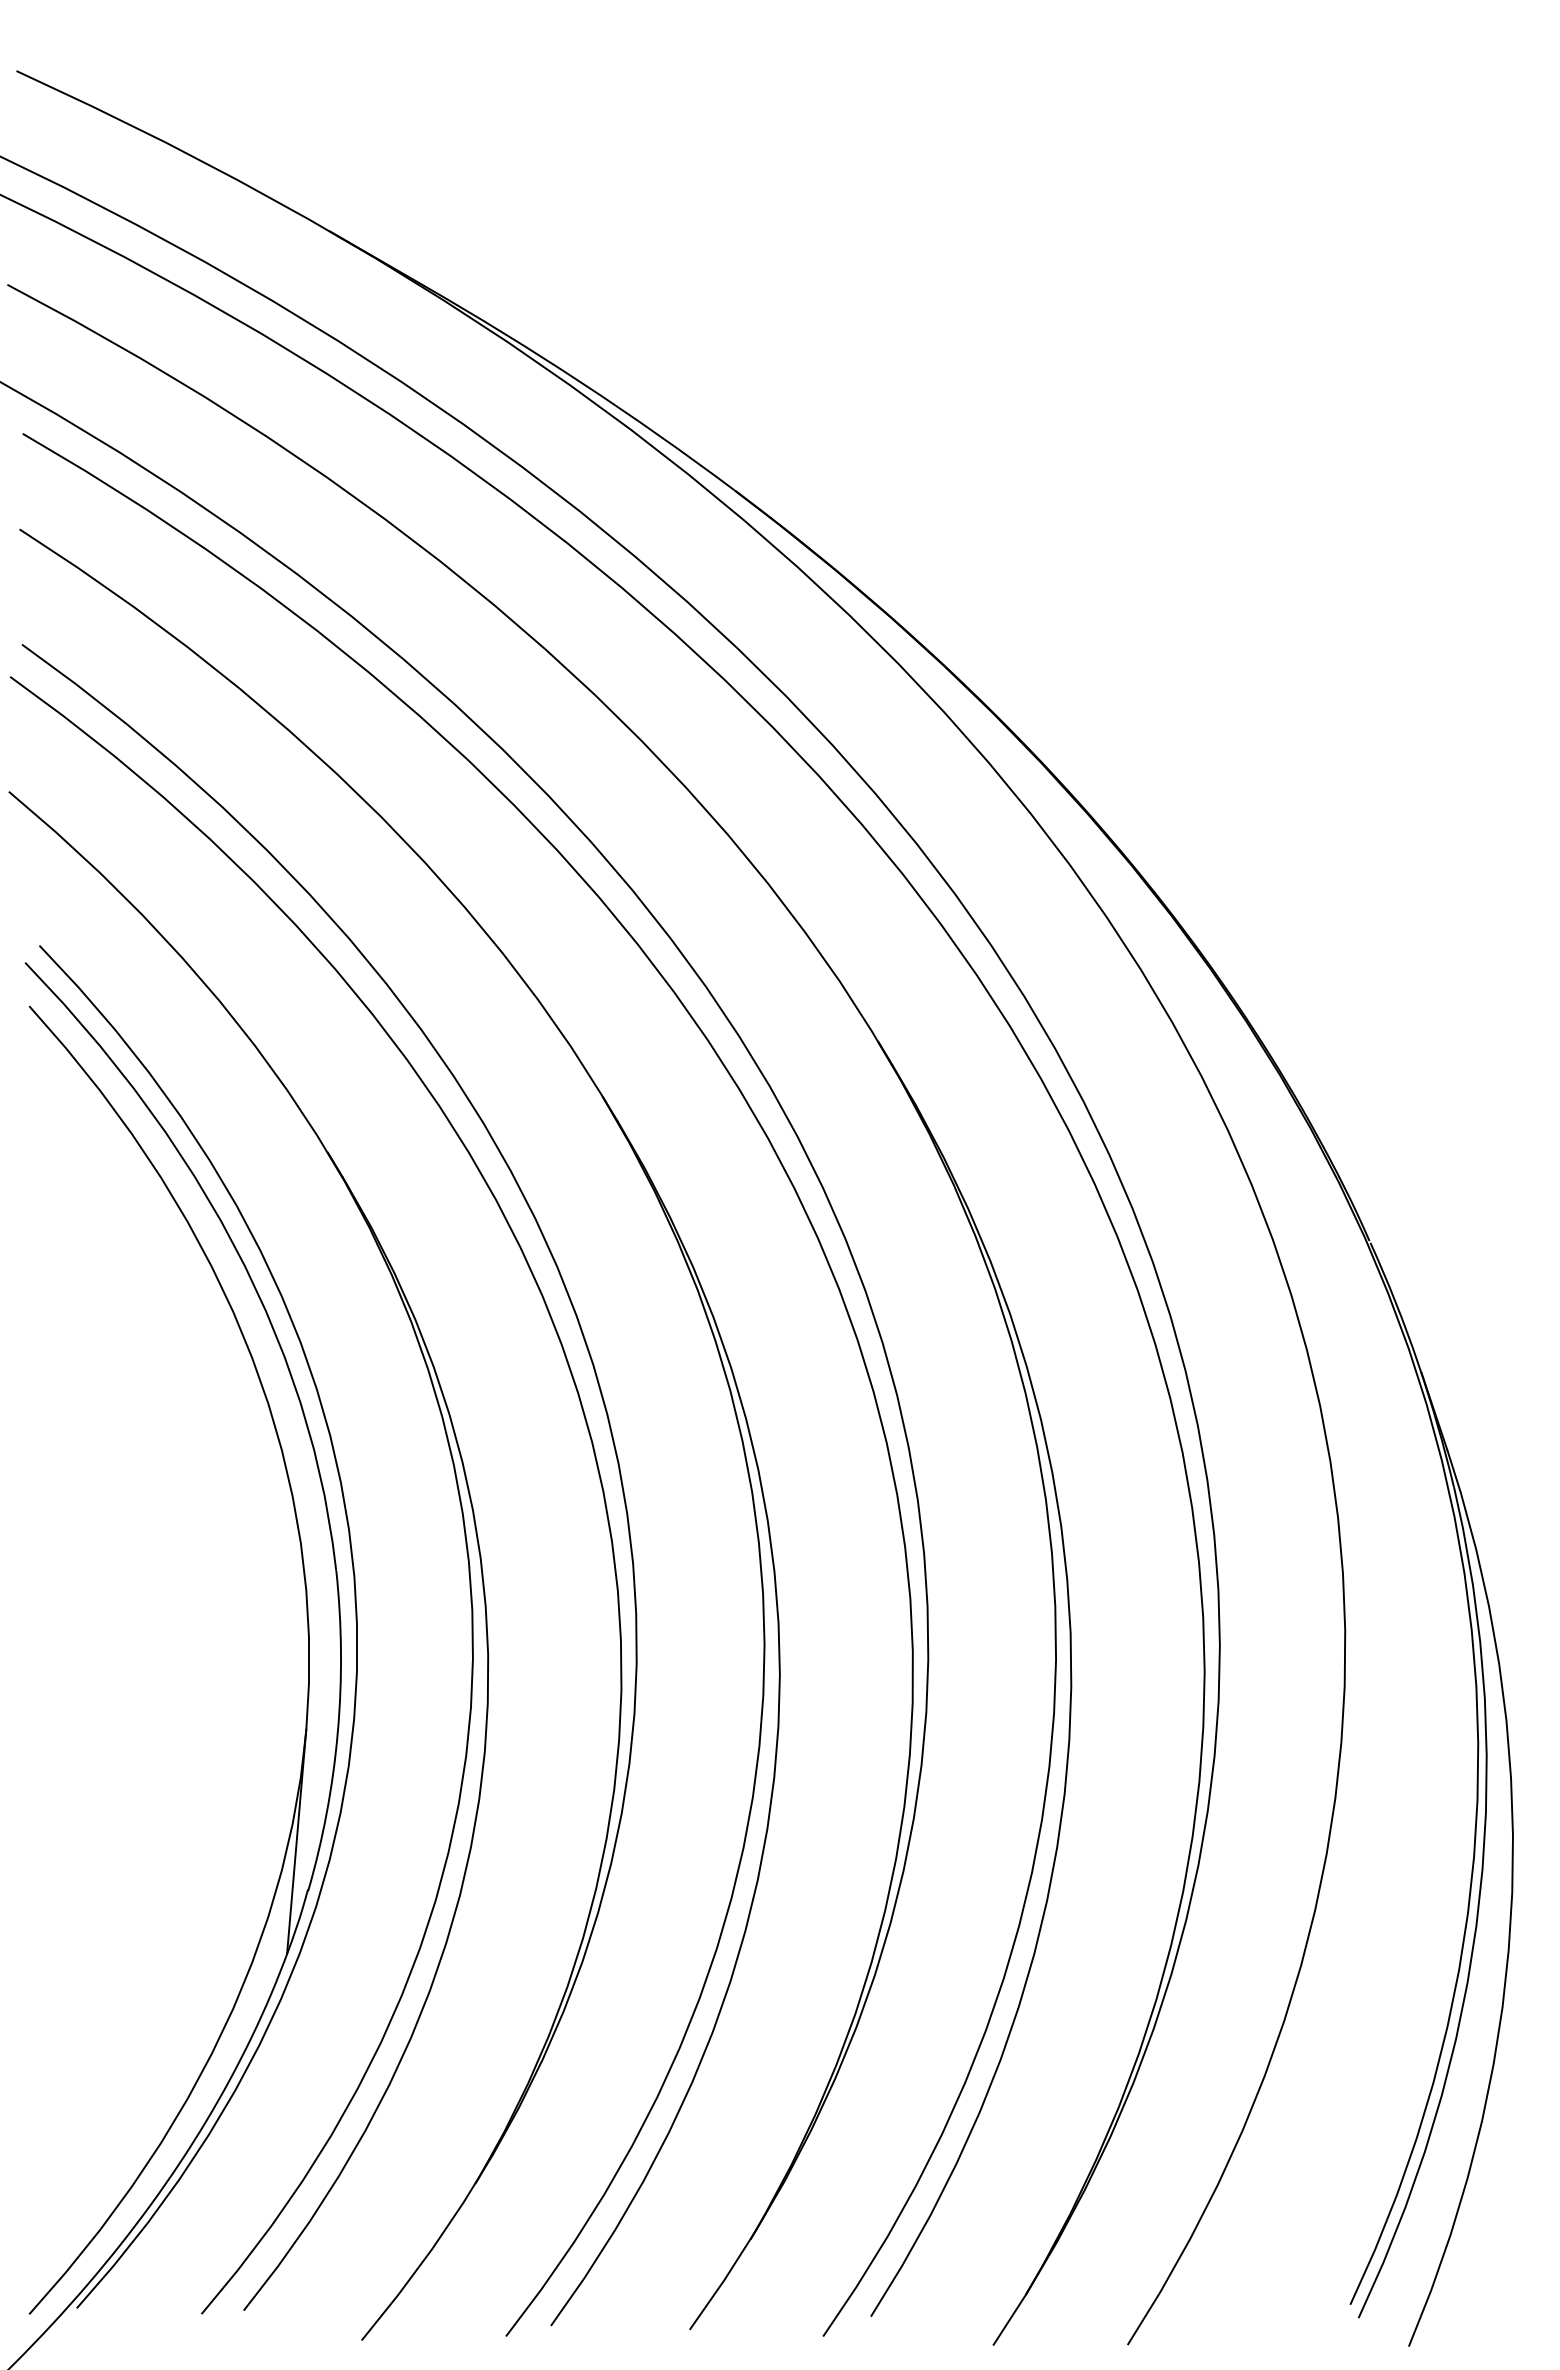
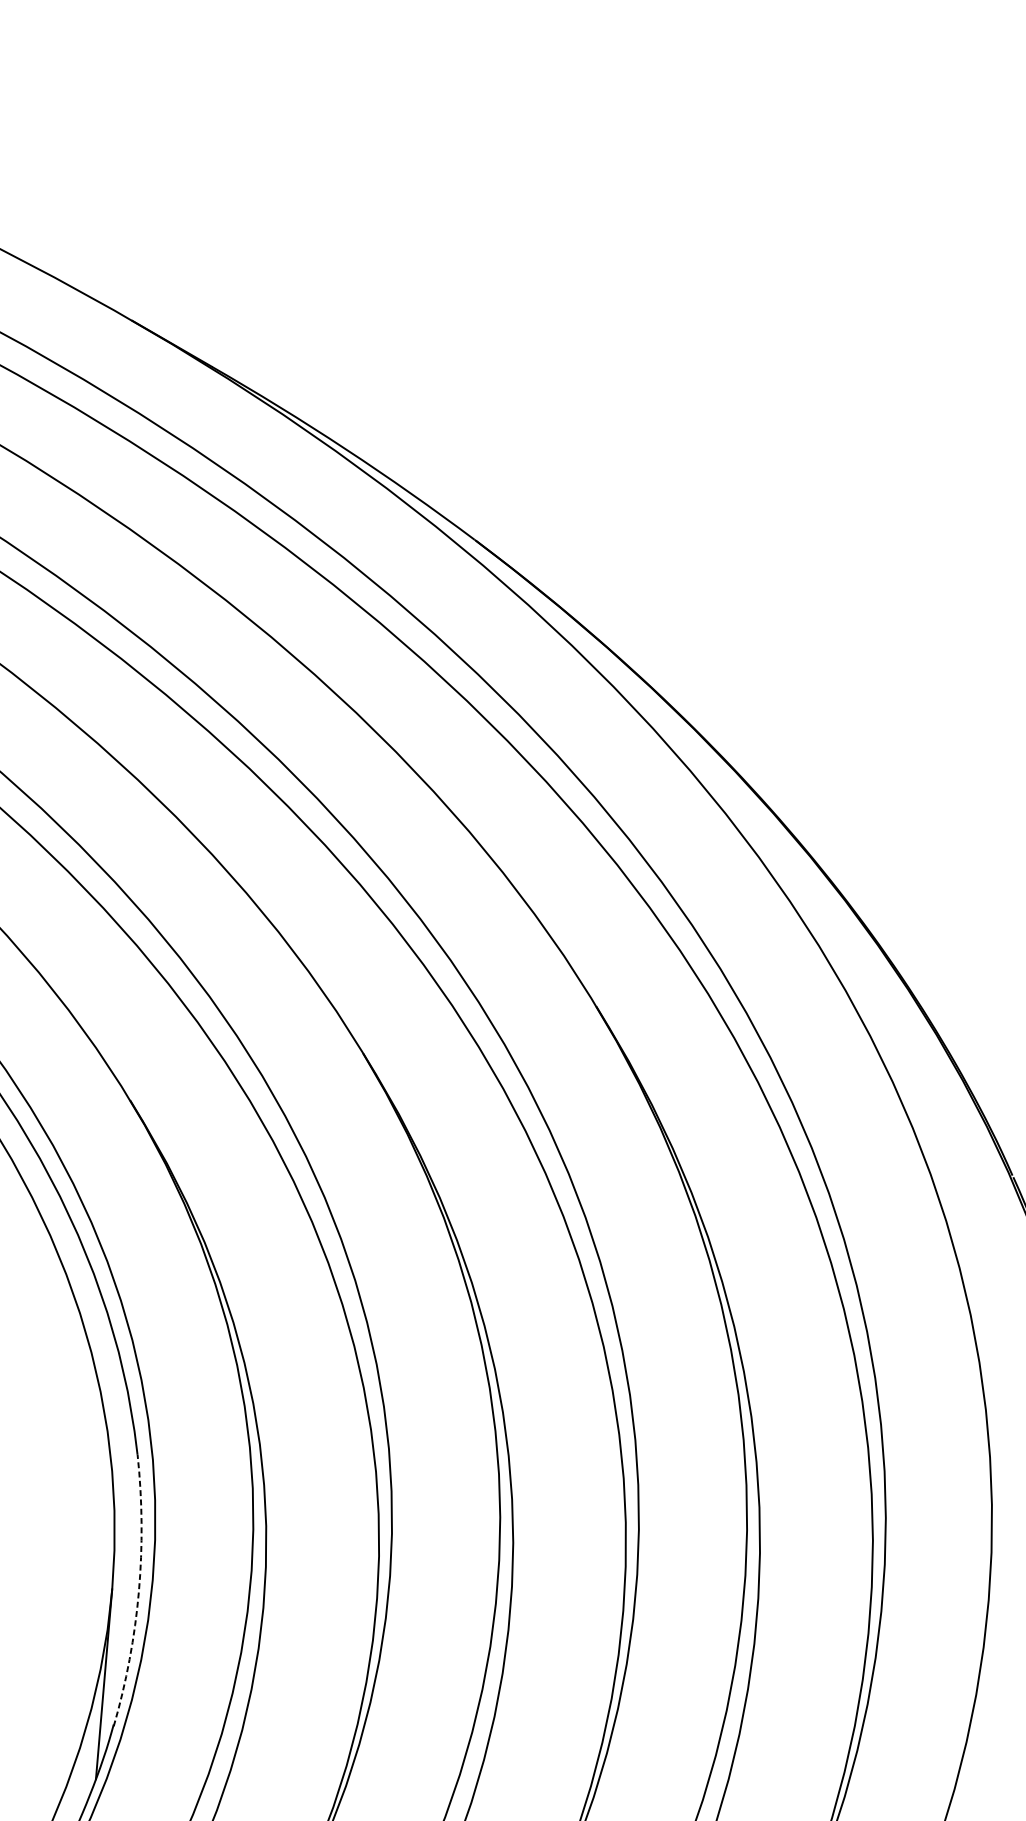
arc: (337, 1732) -> (138, 1591), solid -> dashed

